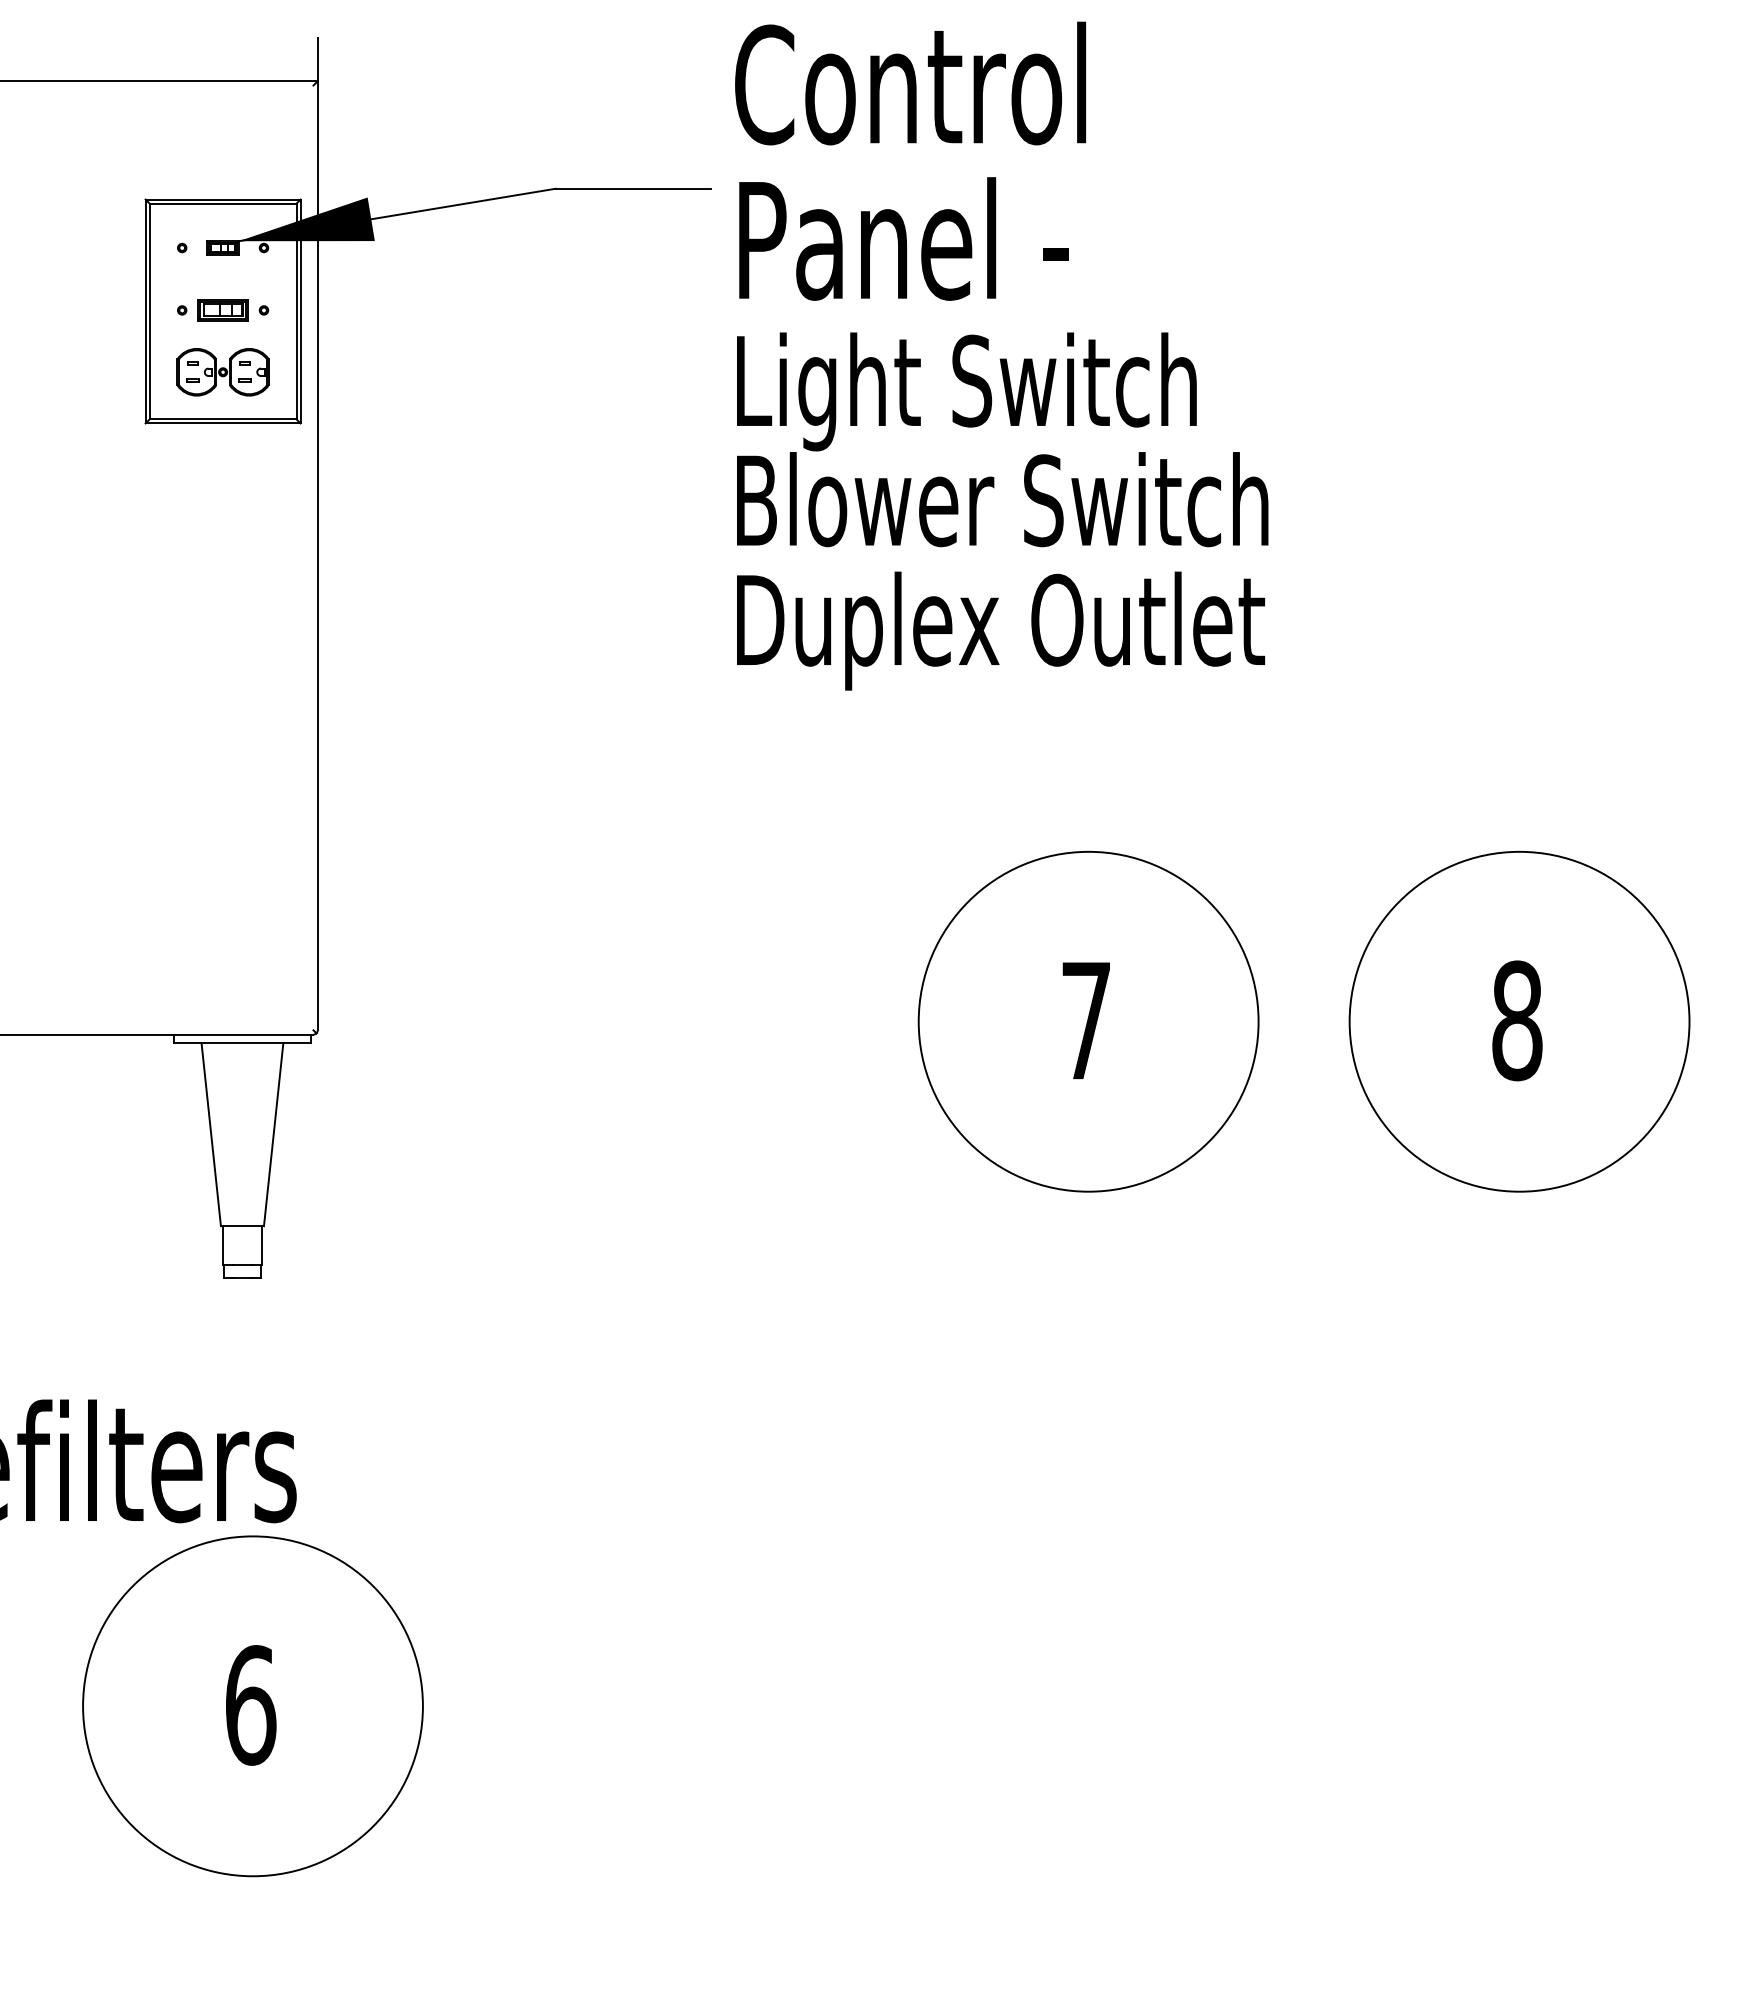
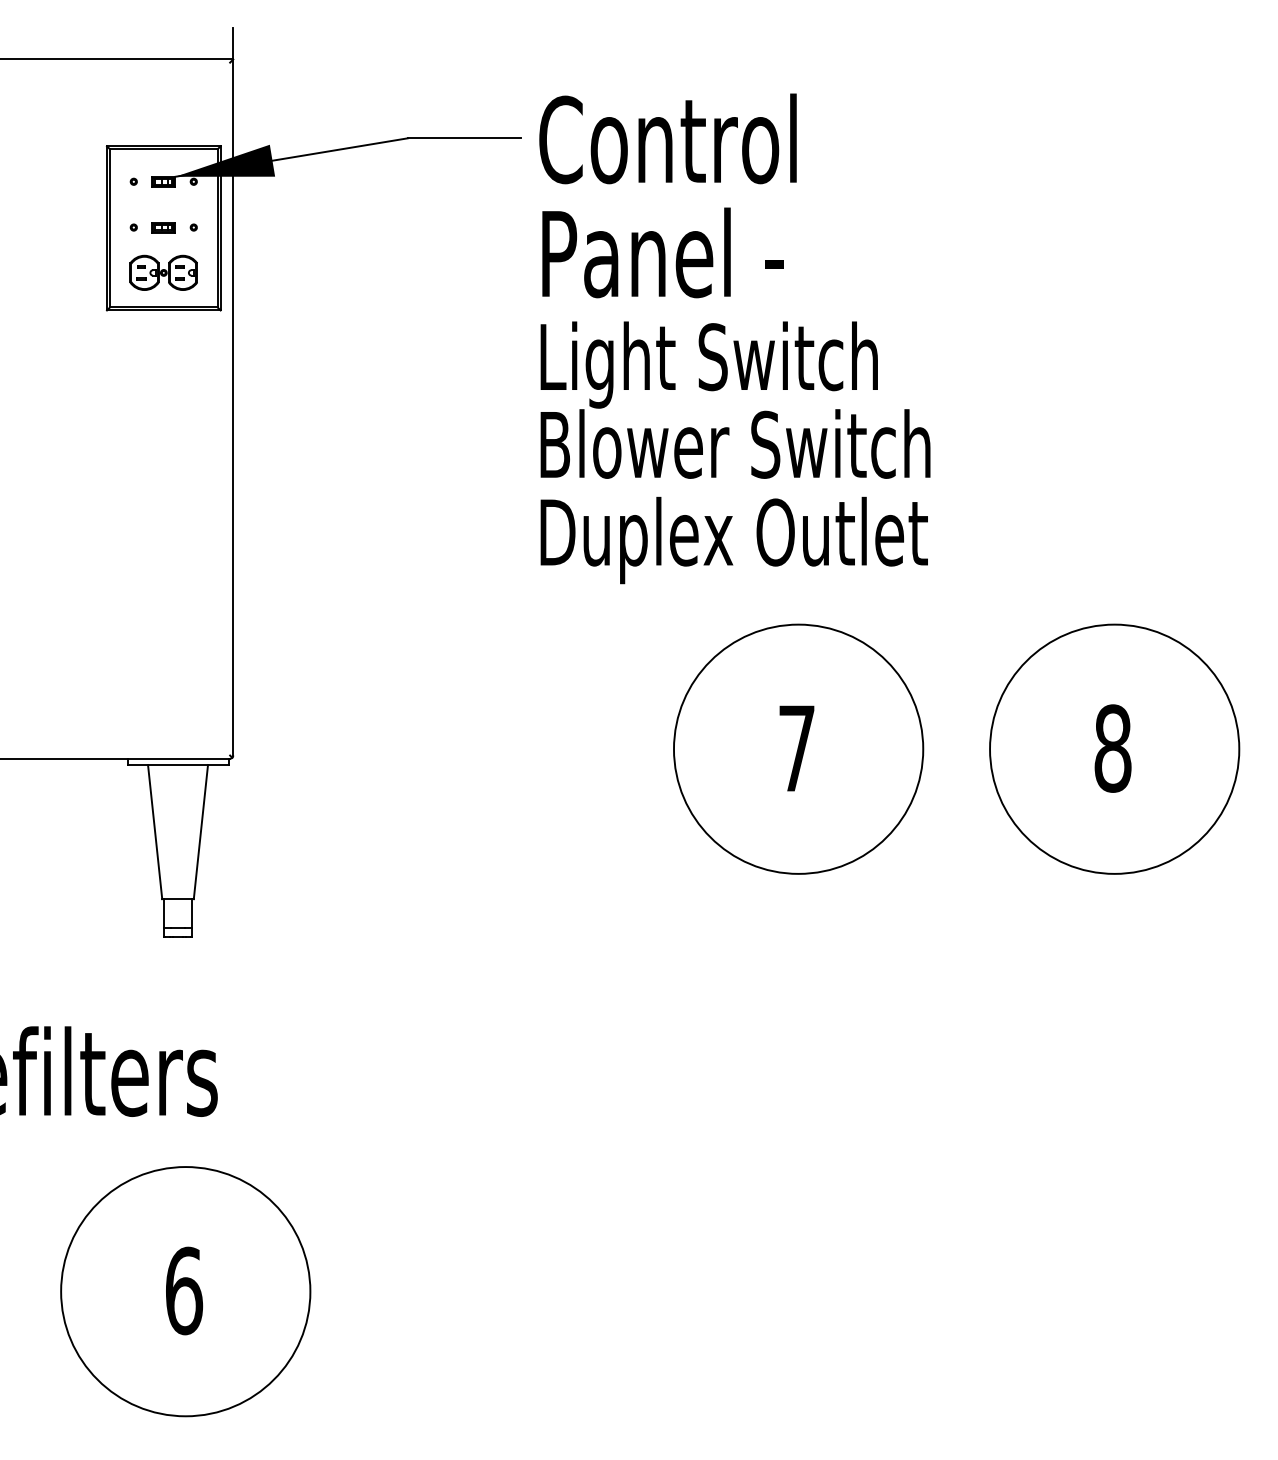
part: (222, 310) -> (163, 227), size x0.62
text: (1001, 355) -> (734, 338), moved
part: (252, 1706) -> (185, 1291), moved

